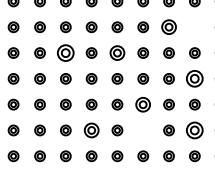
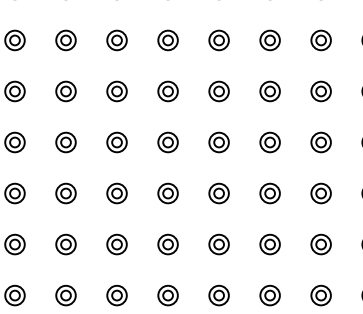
part: (168, 27) -> (269, 40), size x0.71
part: (194, 27) -> (320, 40), added
part: (65, 52) -> (65, 90), size x0.62
part: (117, 52) -> (168, 90), size x0.71
part: (194, 78) -> (320, 141), size x0.62
part: (143, 104) -> (219, 193), size x0.71
part: (91, 130) -> (116, 244), size x0.71
part: (143, 130) -> (219, 244), added
part: (194, 130) -> (320, 244), size x0.62

